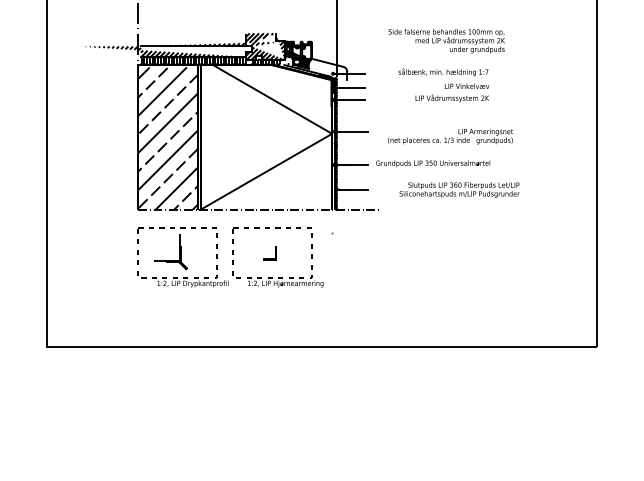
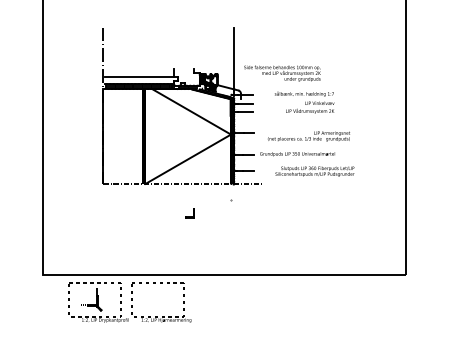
text: (446, 41) -> (282, 73), moved
hatch: (182, 45) -> (132, 76), removed
hatch: (167, 138) -> (122, 137), removed
part: (229, 256) -> (129, 302), moved

